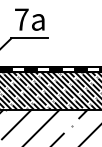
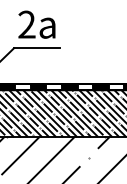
text: (21, 19) -> (26, 24), 7 -> 2

